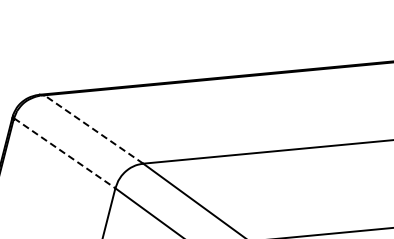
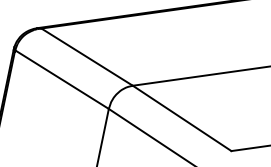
line: (93, 129) -> (86, 57), dashed -> solid
line: (64, 153) -> (61, 79), dashed -> solid

